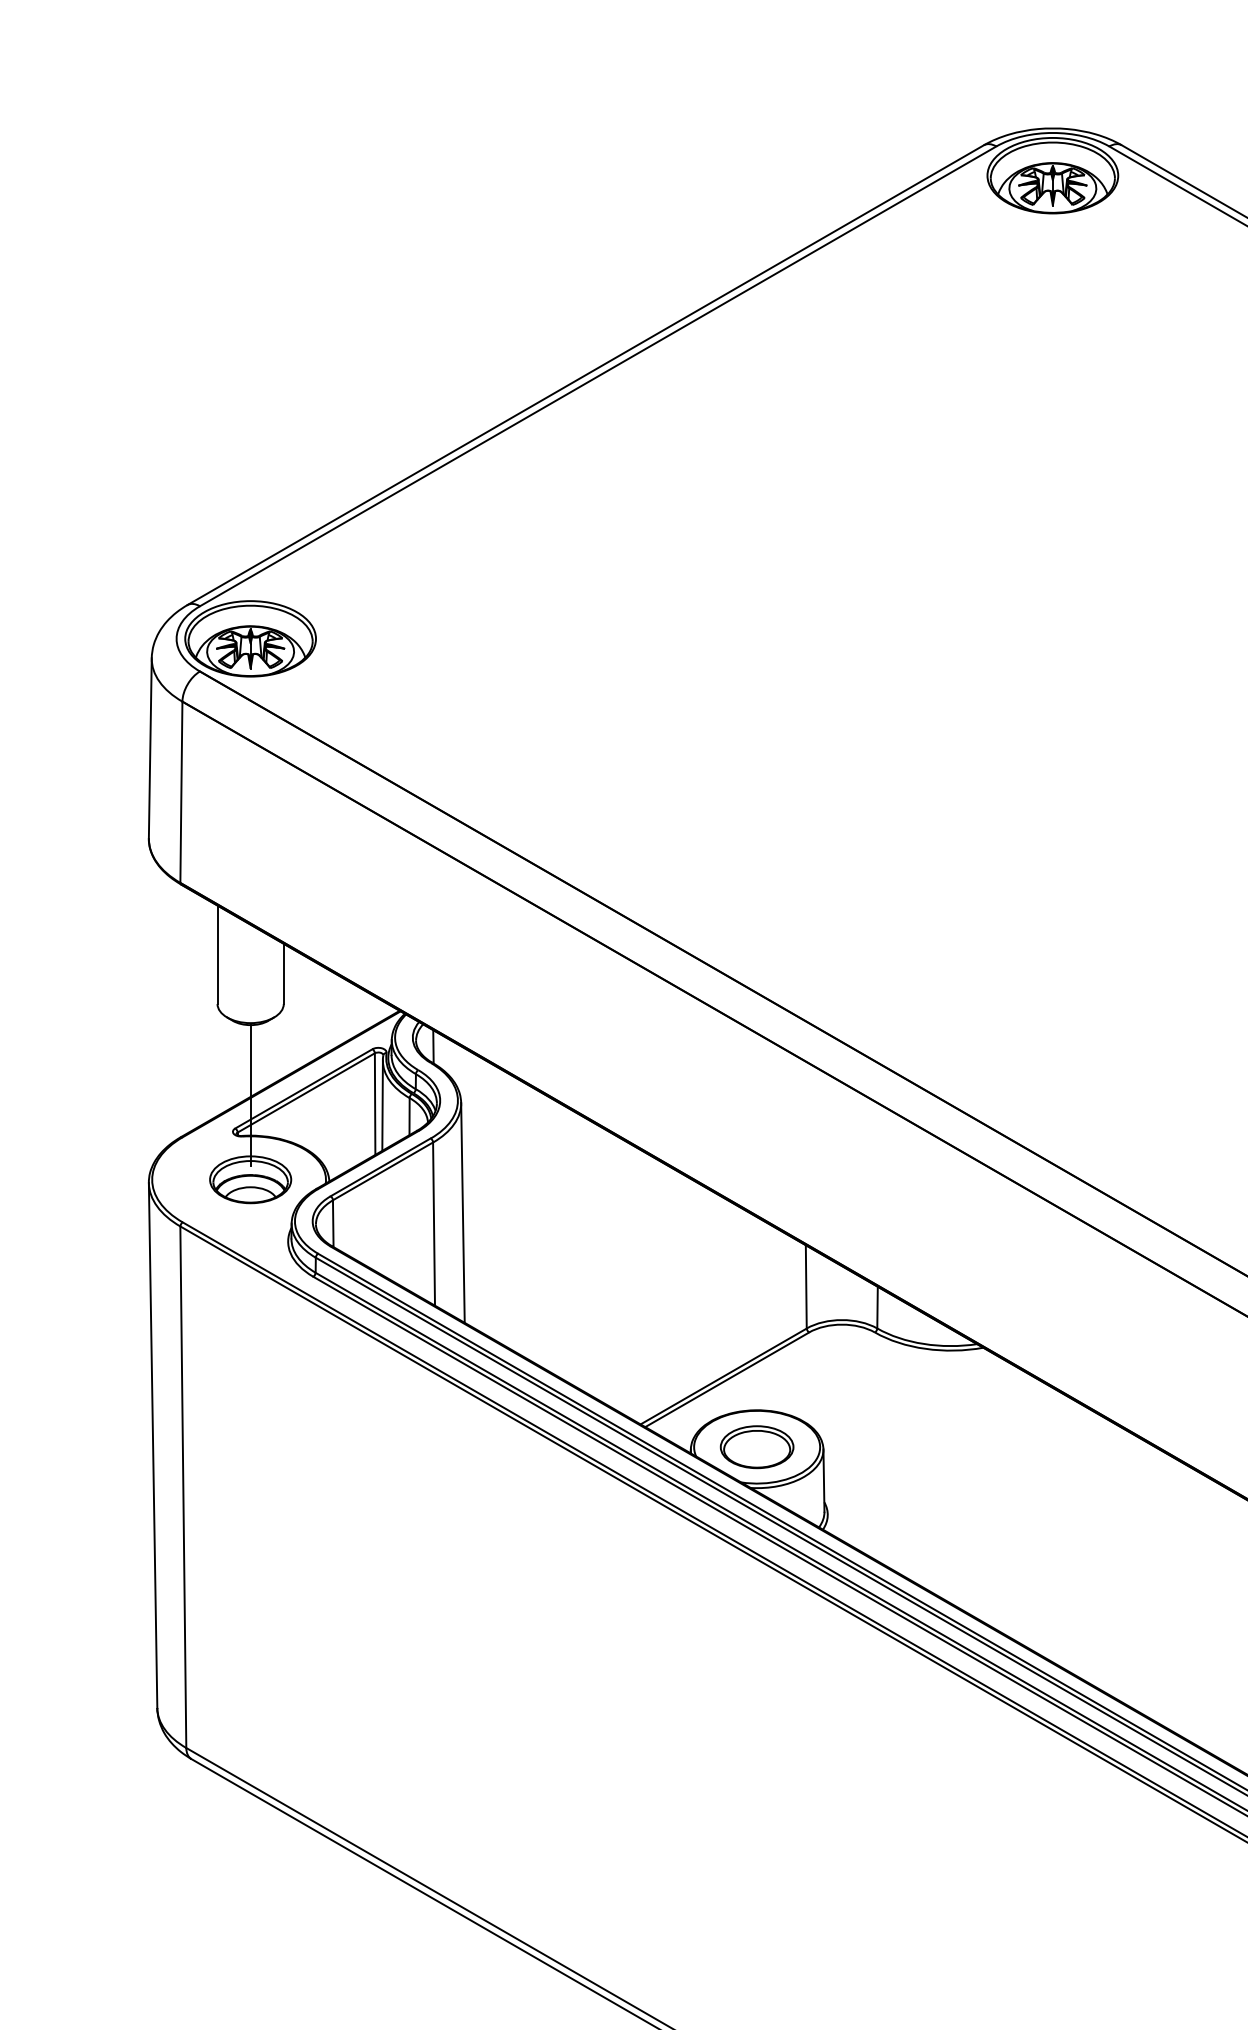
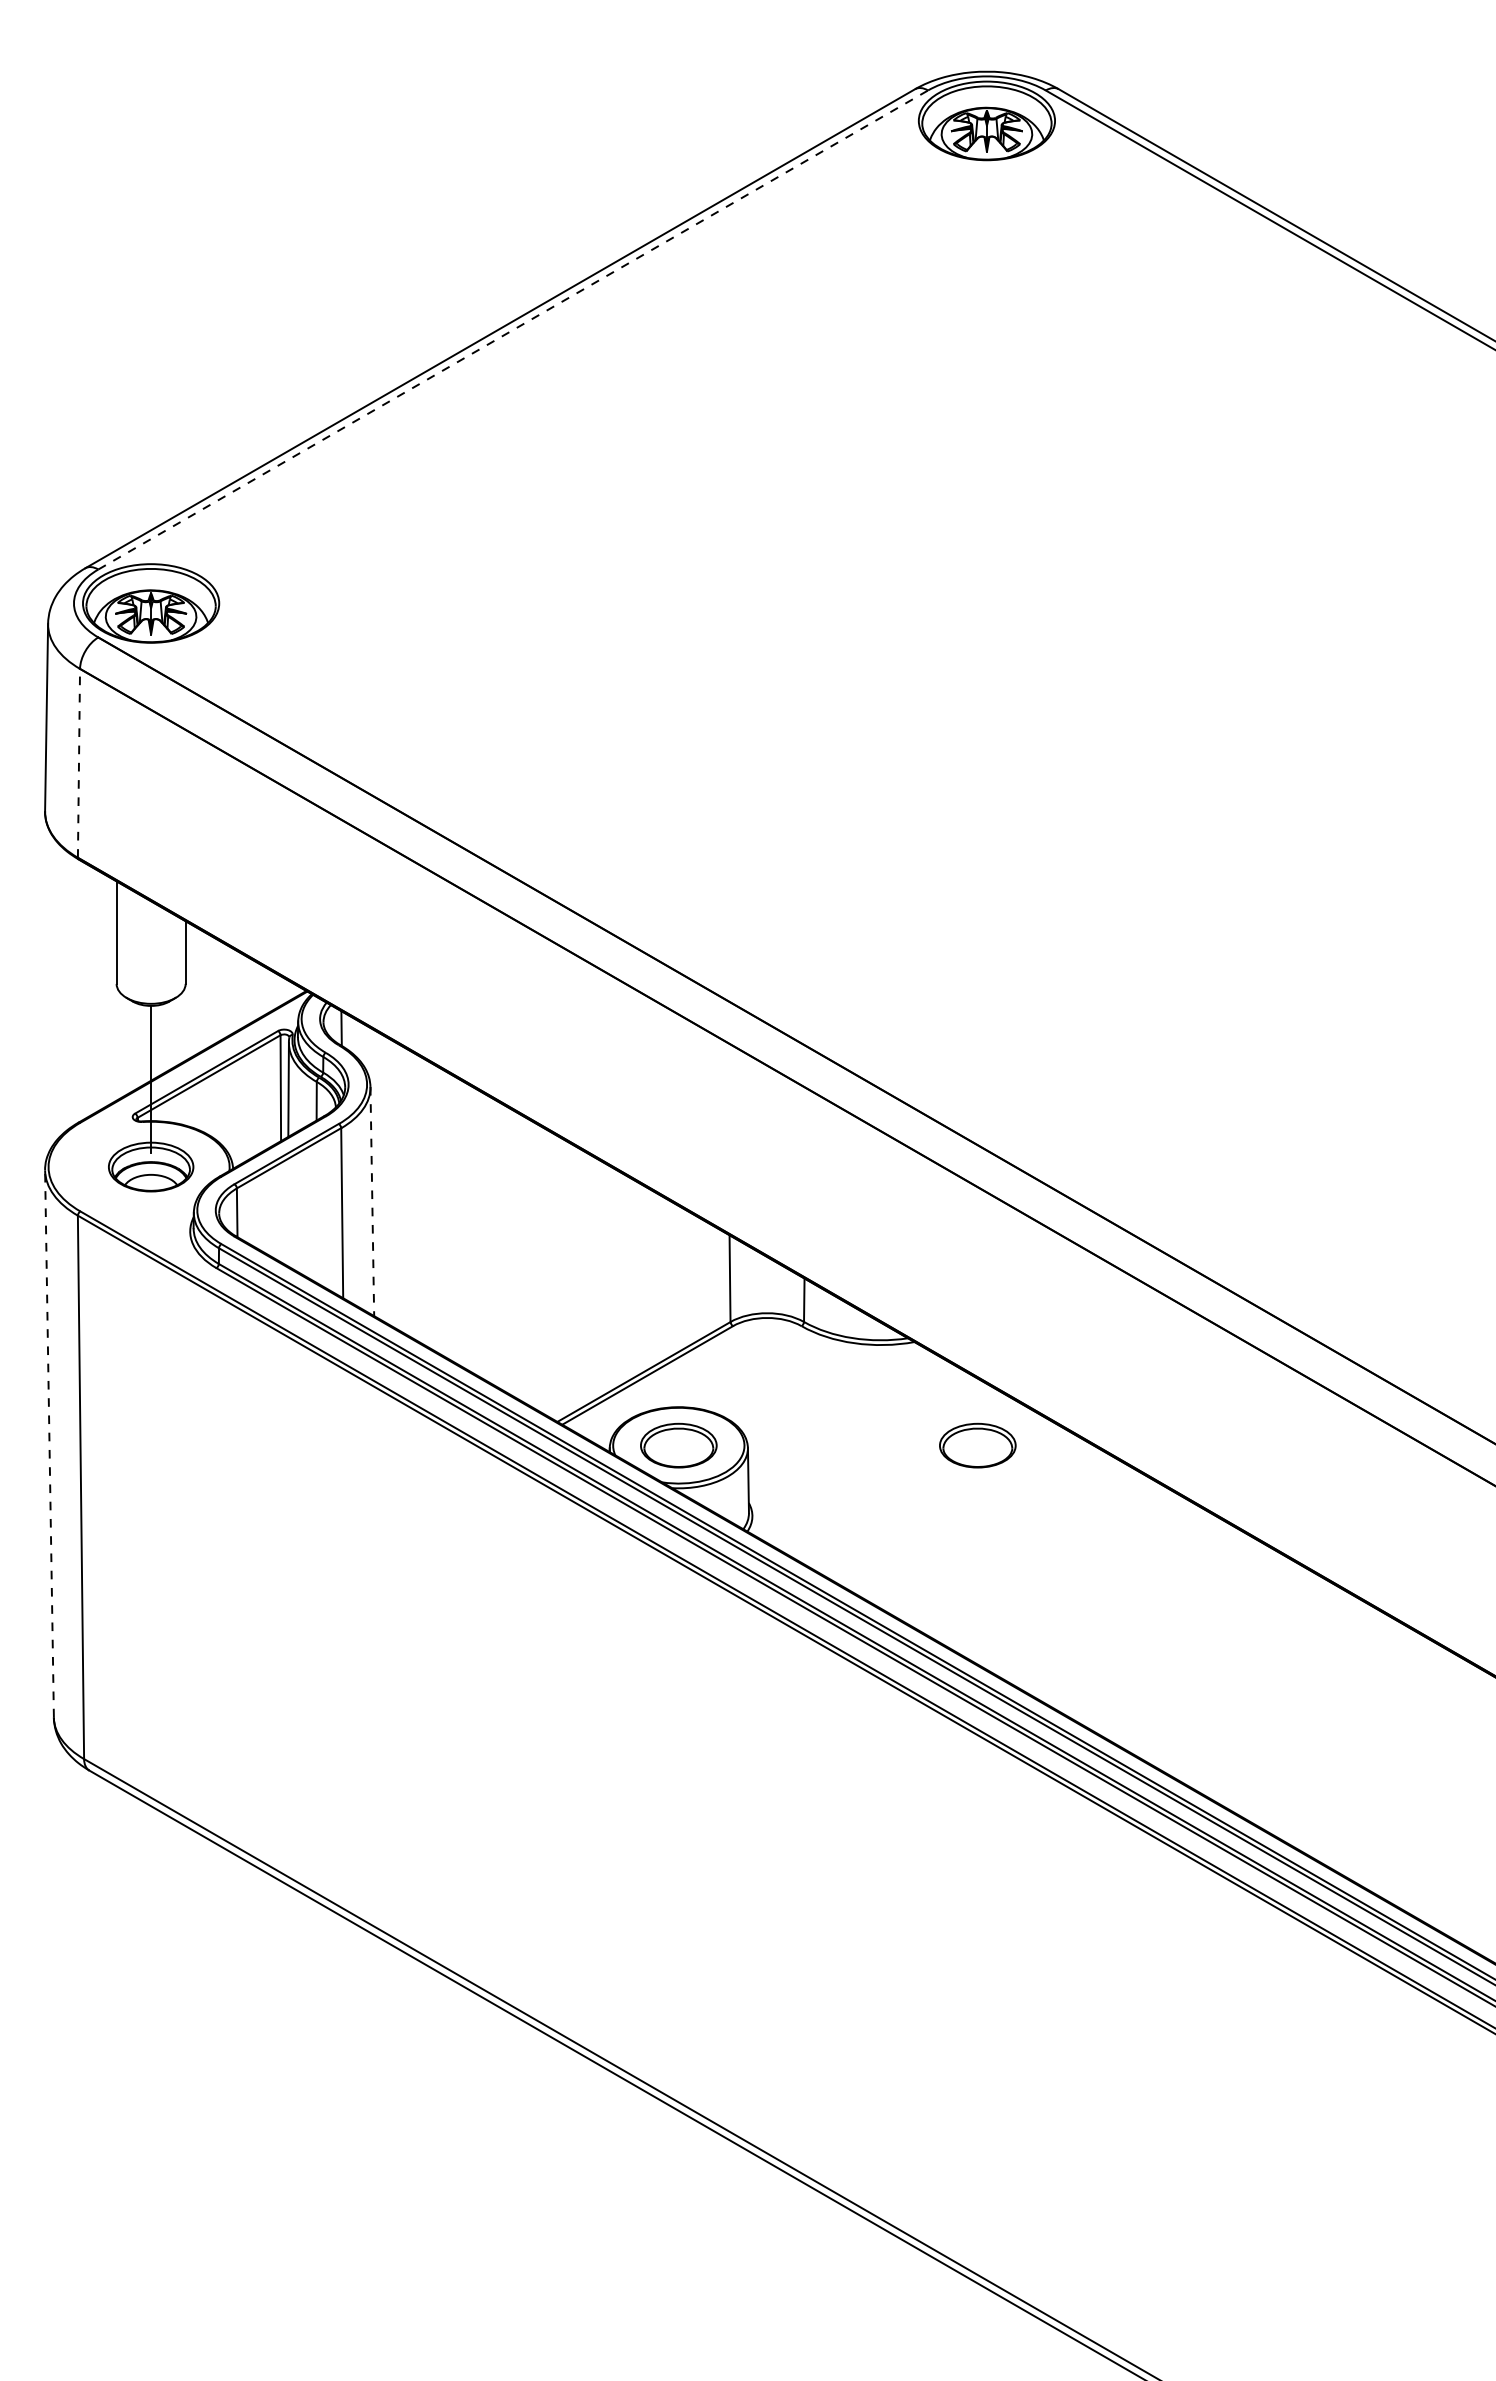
line: (598, 375) -> (513, 329), solid -> dashed
line: (181, 791) -> (79, 762), solid -> dashed
line: (463, 1212) -> (372, 1201), solid -> dashed
line: (153, 1445) -> (49, 1443), solid -> dashed
part: (1043, 1447) -> (977, 1445), added

